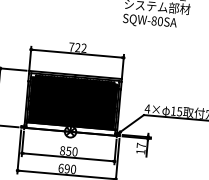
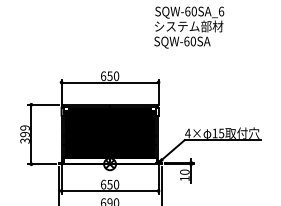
text: (153, 20) -> (186, 41), SQW-80SA -> SQW-60SA
text: (78, 48) -> (110, 76), 722 -> 650
text: (141, 144) -> (184, 171), 17 -> 10
text: (62, 150) -> (103, 184), 850 -> 650

